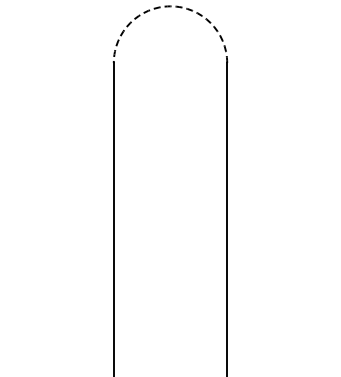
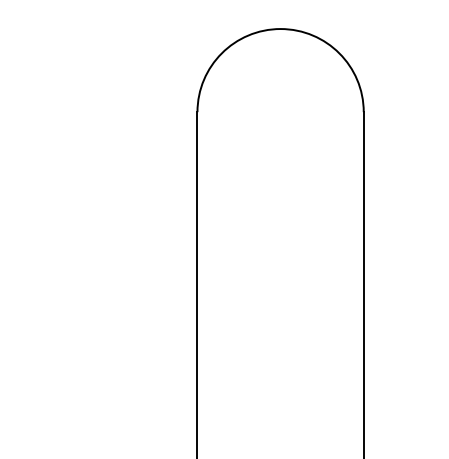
arc: (170, 6) -> (280, 29), dashed -> solid

